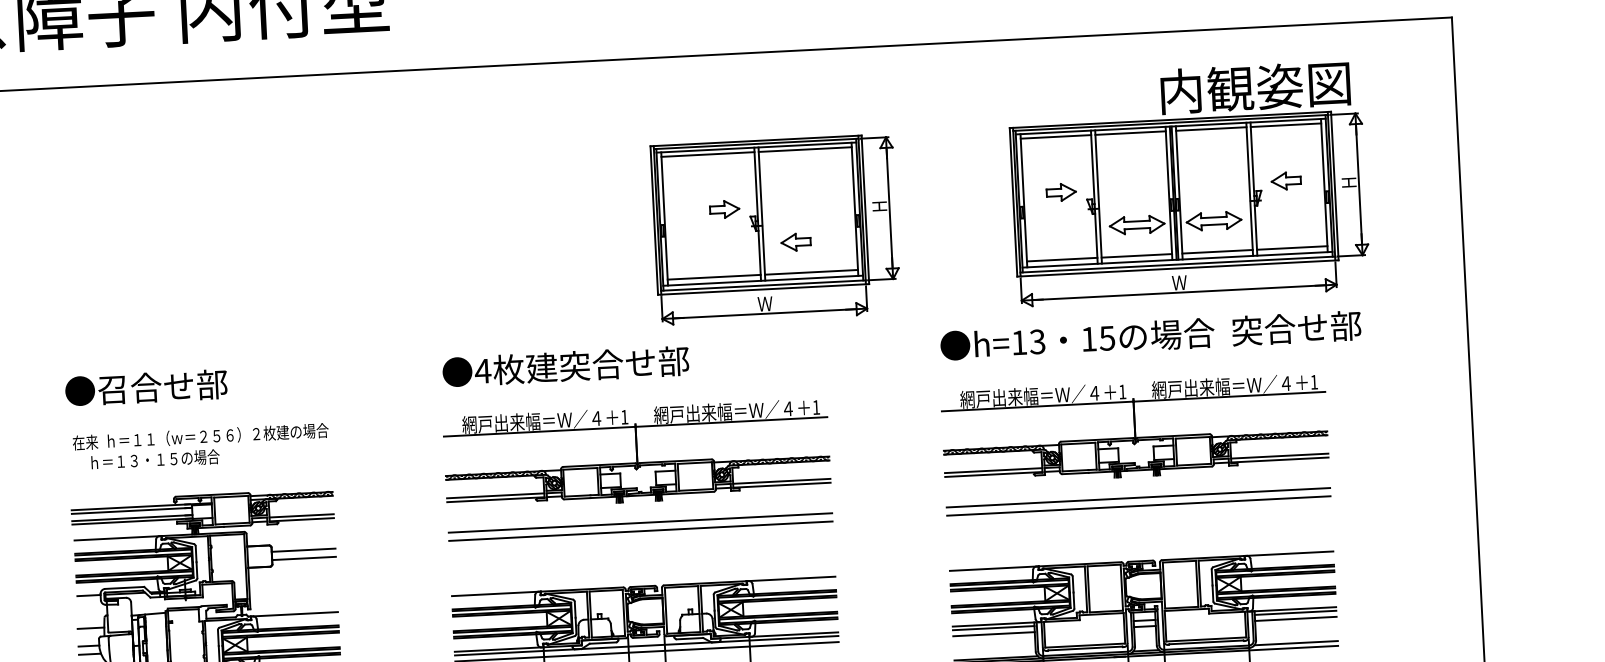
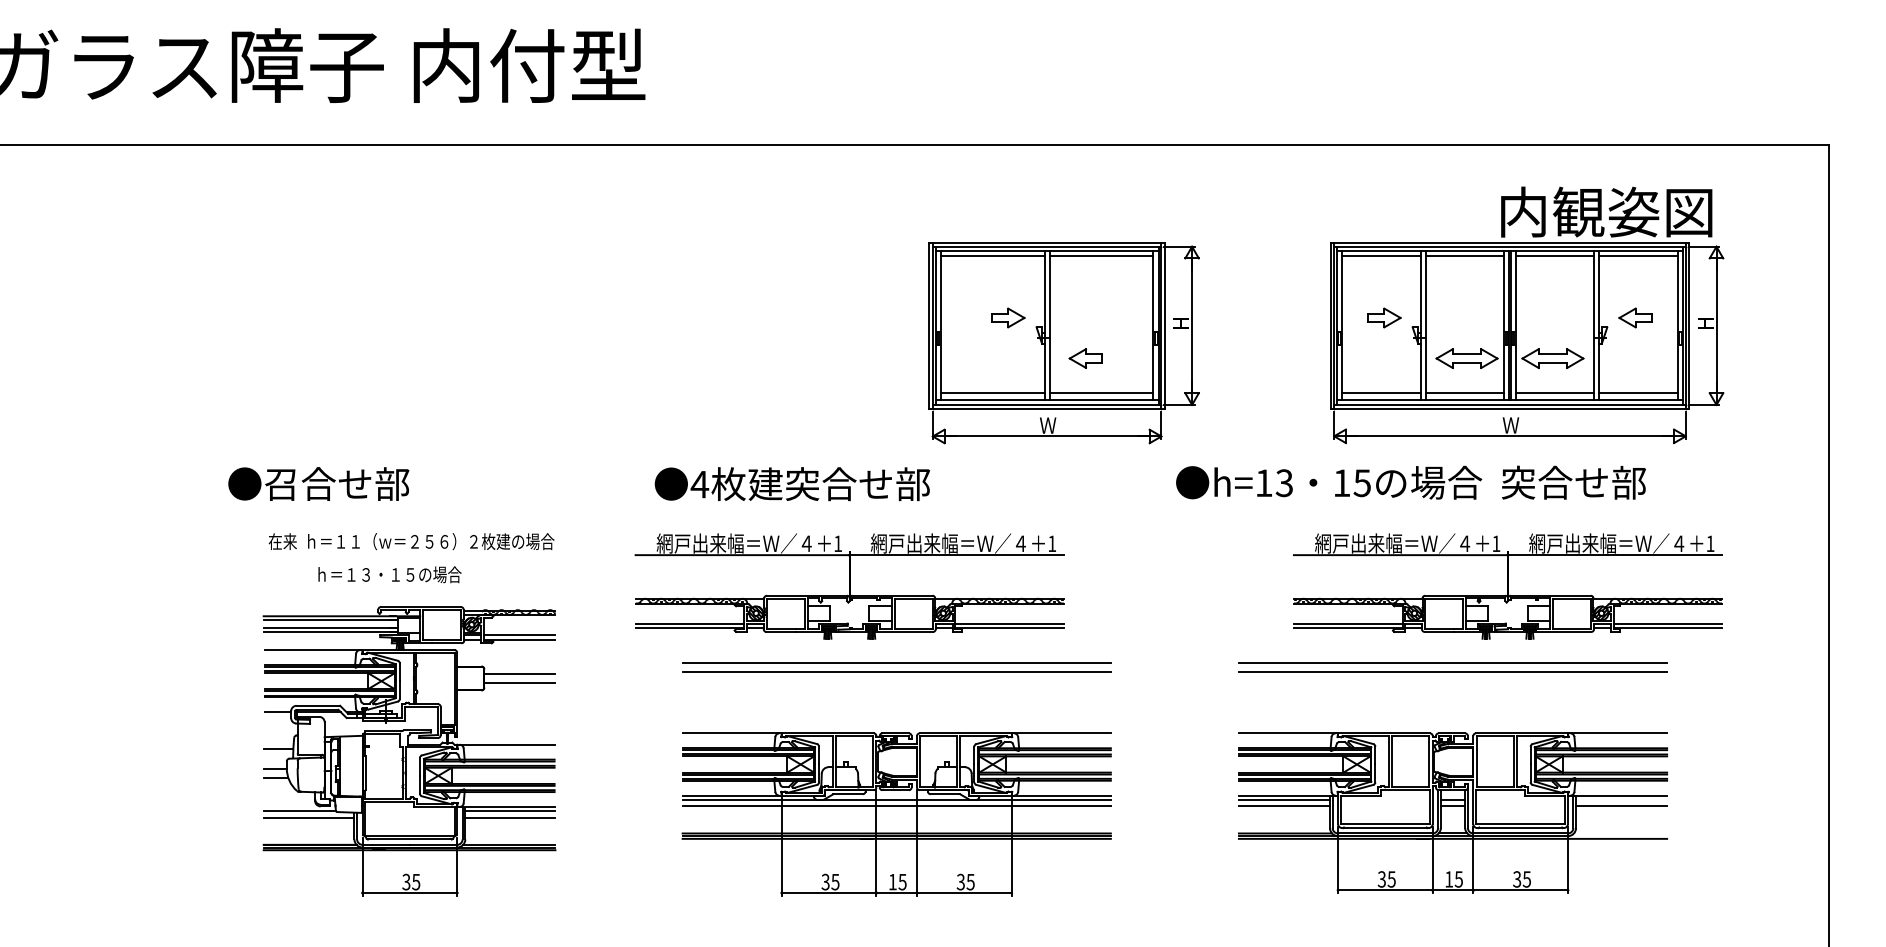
text: (1150, 335) -> (1410, 482), moved
text: (565, 366) -> (792, 484), moved
text: (146, 387) -> (318, 483), moved
part: (1134, 429) -> (1507, 586), moved
part: (636, 454) -> (849, 586), moved
text: (155, 459) -> (389, 574), moved
line: (1295, 612) -> (1621, 799), removed
line: (1296, 643) -> (1620, 833), removed

